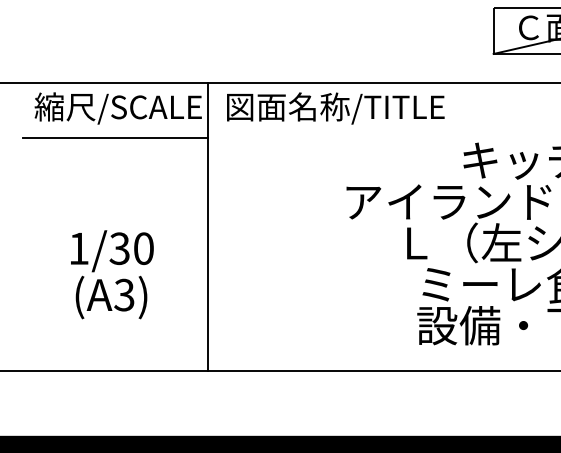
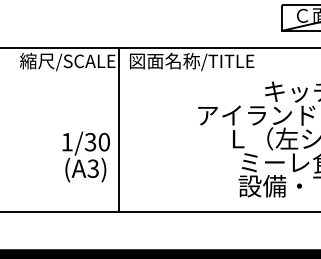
line: (114, 137) -> (65, 78), removed
text: (110, 273) -> (85, 156), moved

